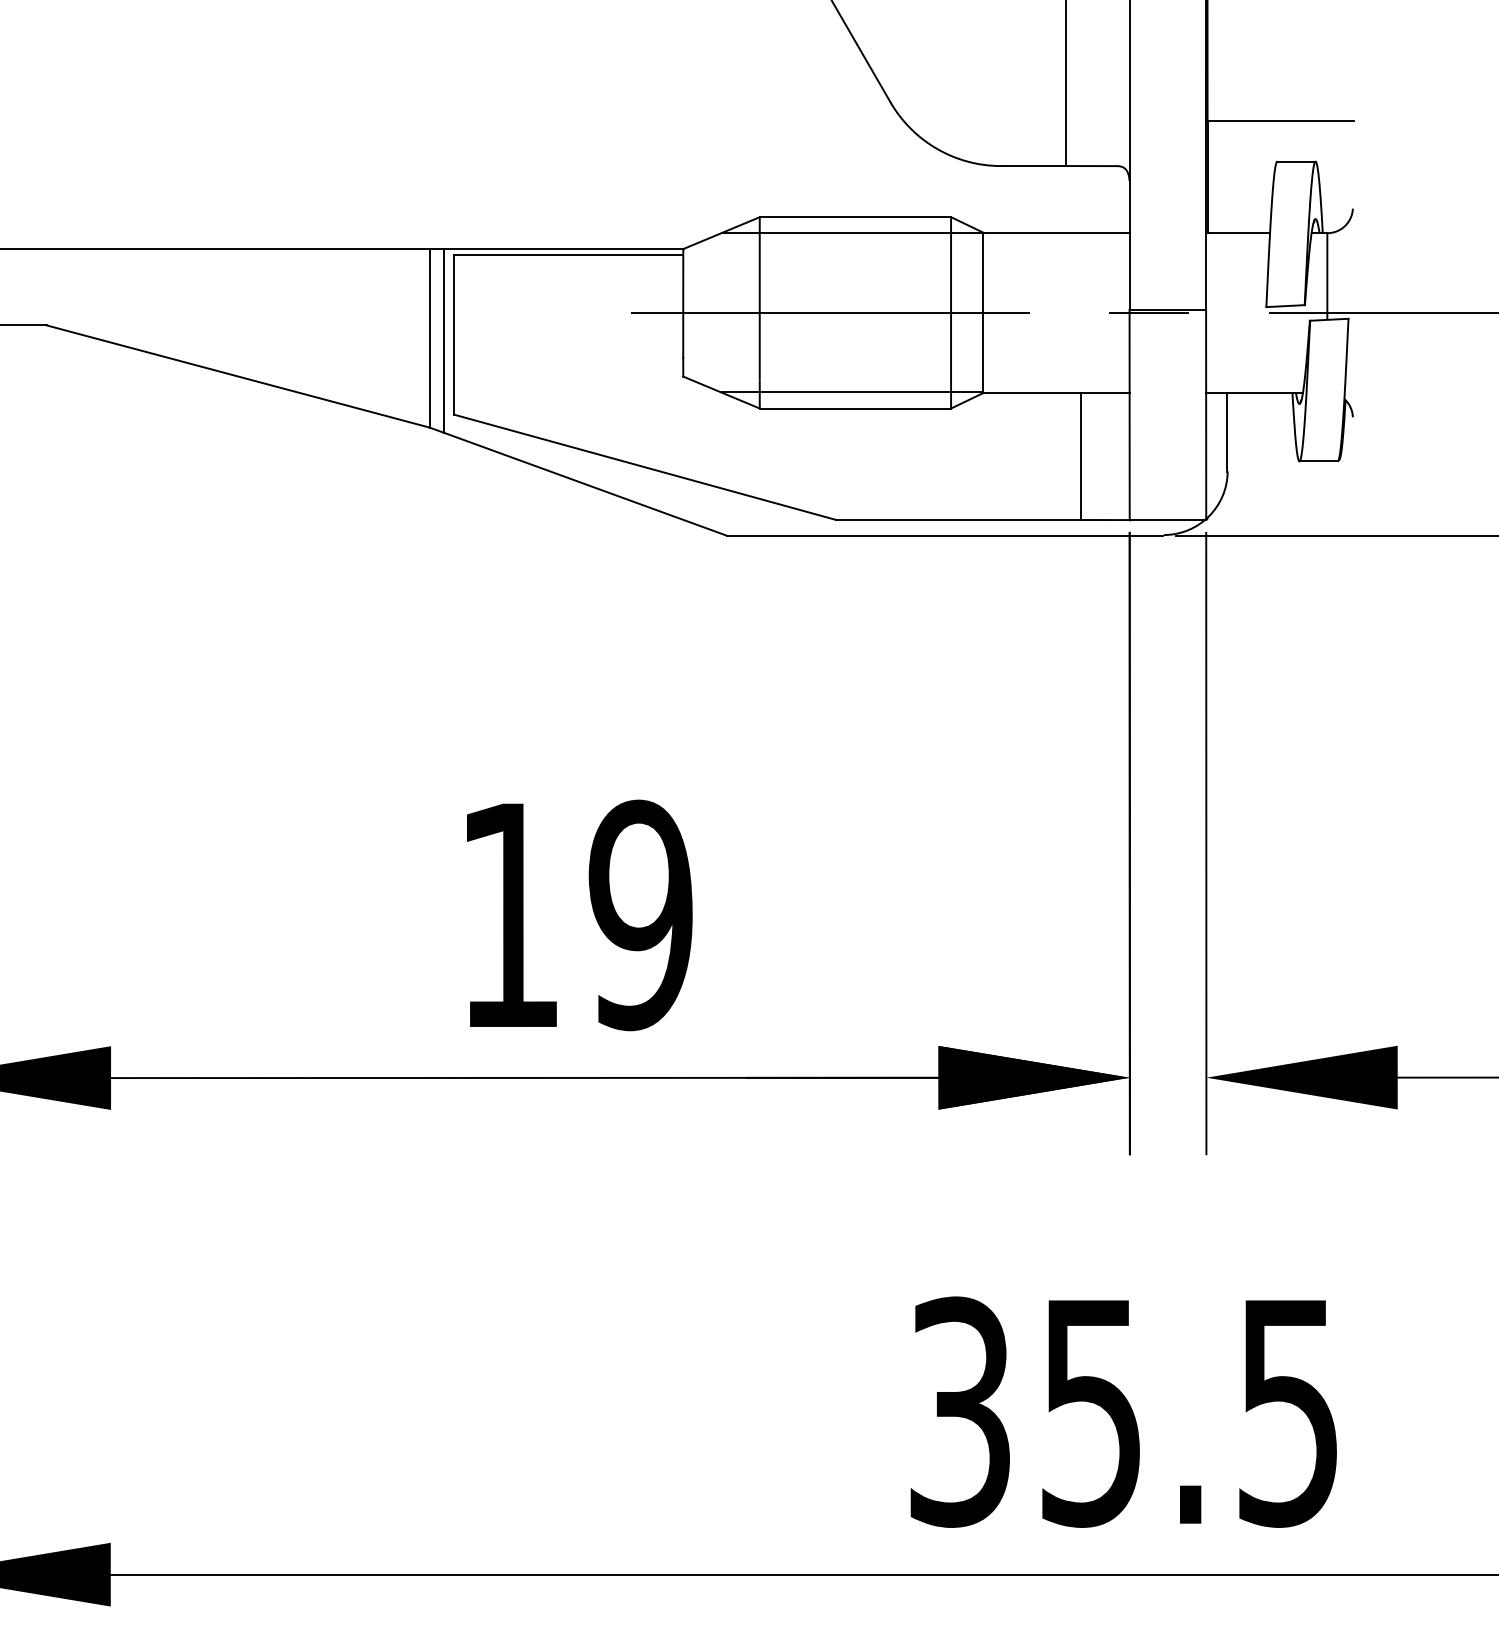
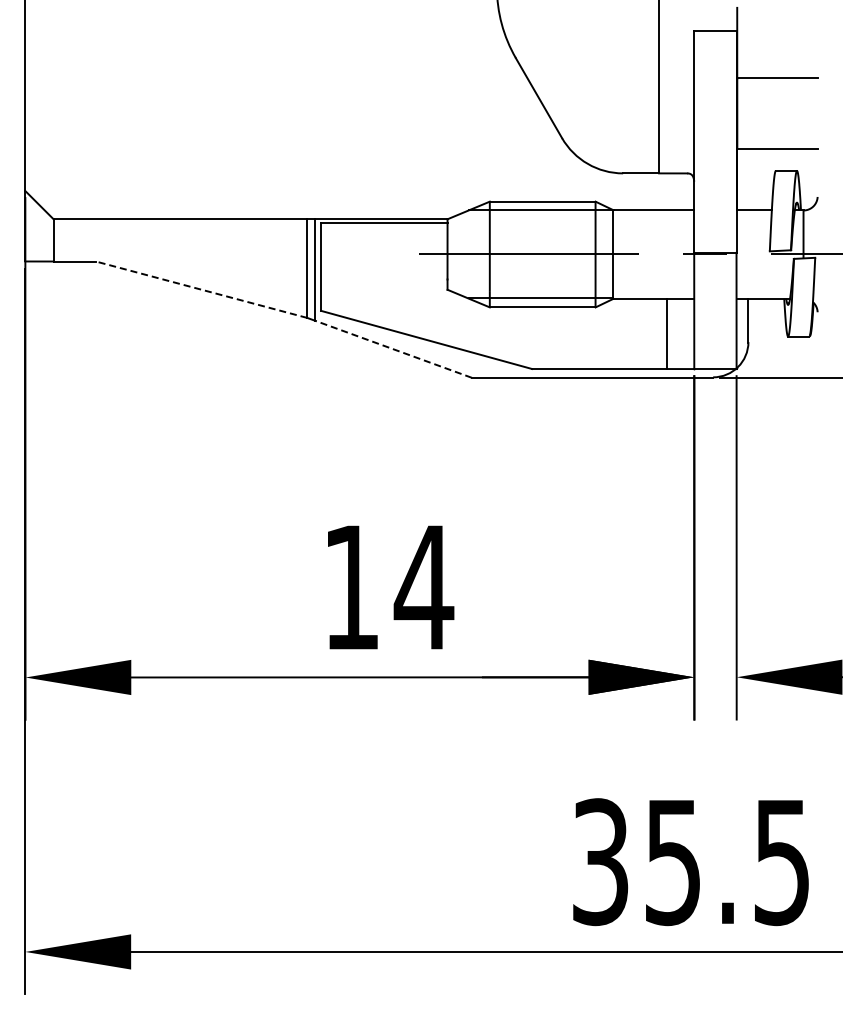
line: (238, 376) -> (201, 289), solid -> dashed
line: (585, 484) -> (393, 349), solid -> dashed
text: (639, 915) -> (423, 587), 19 -> 14

